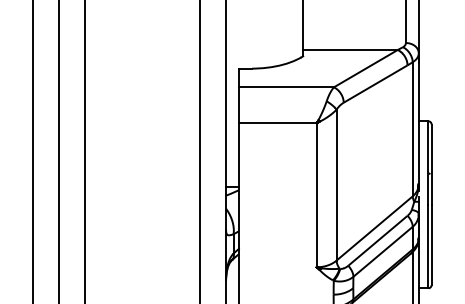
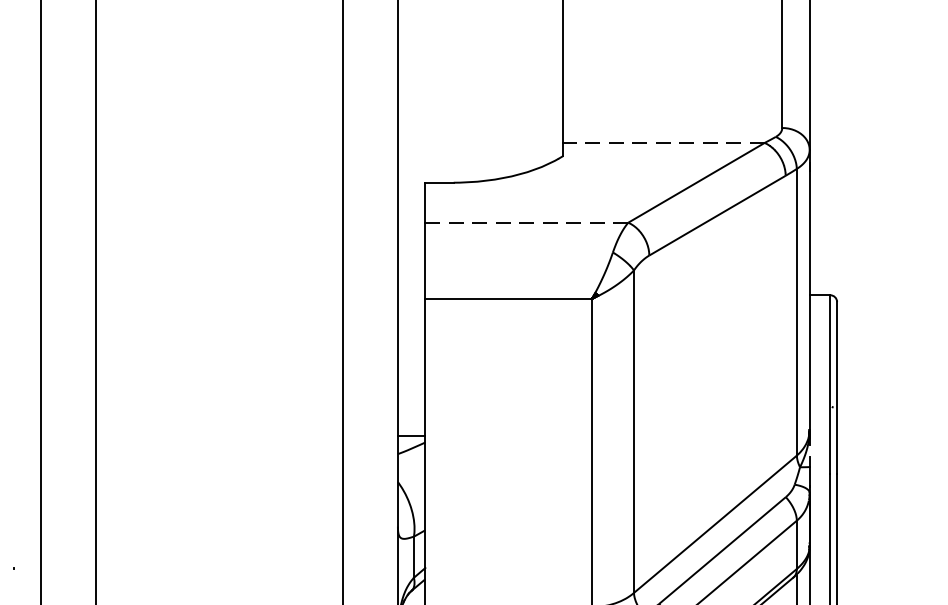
line: (349, 50) -> (661, 143), solid -> dashed
line: (286, 87) -> (527, 223), solid -> dashed

